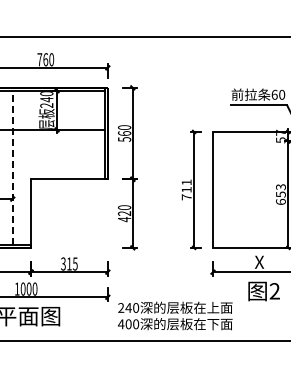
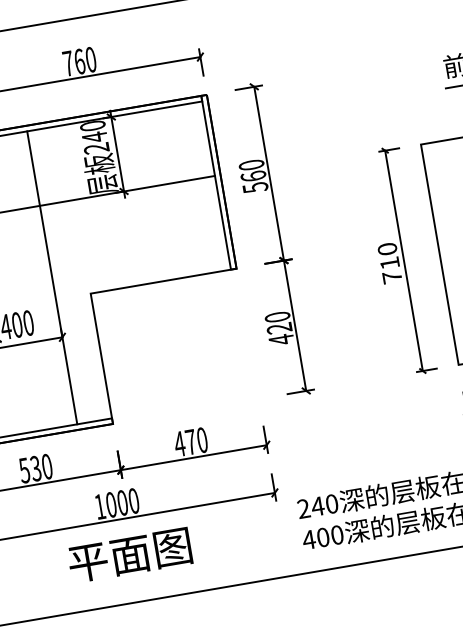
line: (12, 167) -> (51, 277), dashed -> solid
text: (186, 182) -> (387, 249), 711 -> 710
text: (68, 263) -> (189, 441), 315 -> 470

